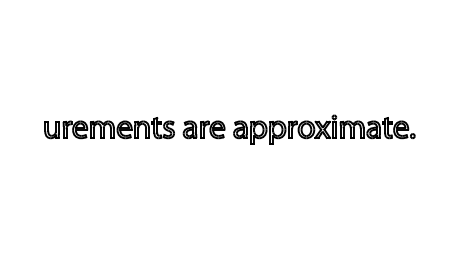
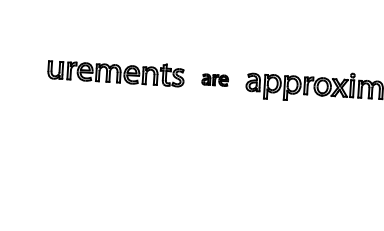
part: (203, 129) -> (214, 79), size x0.6

